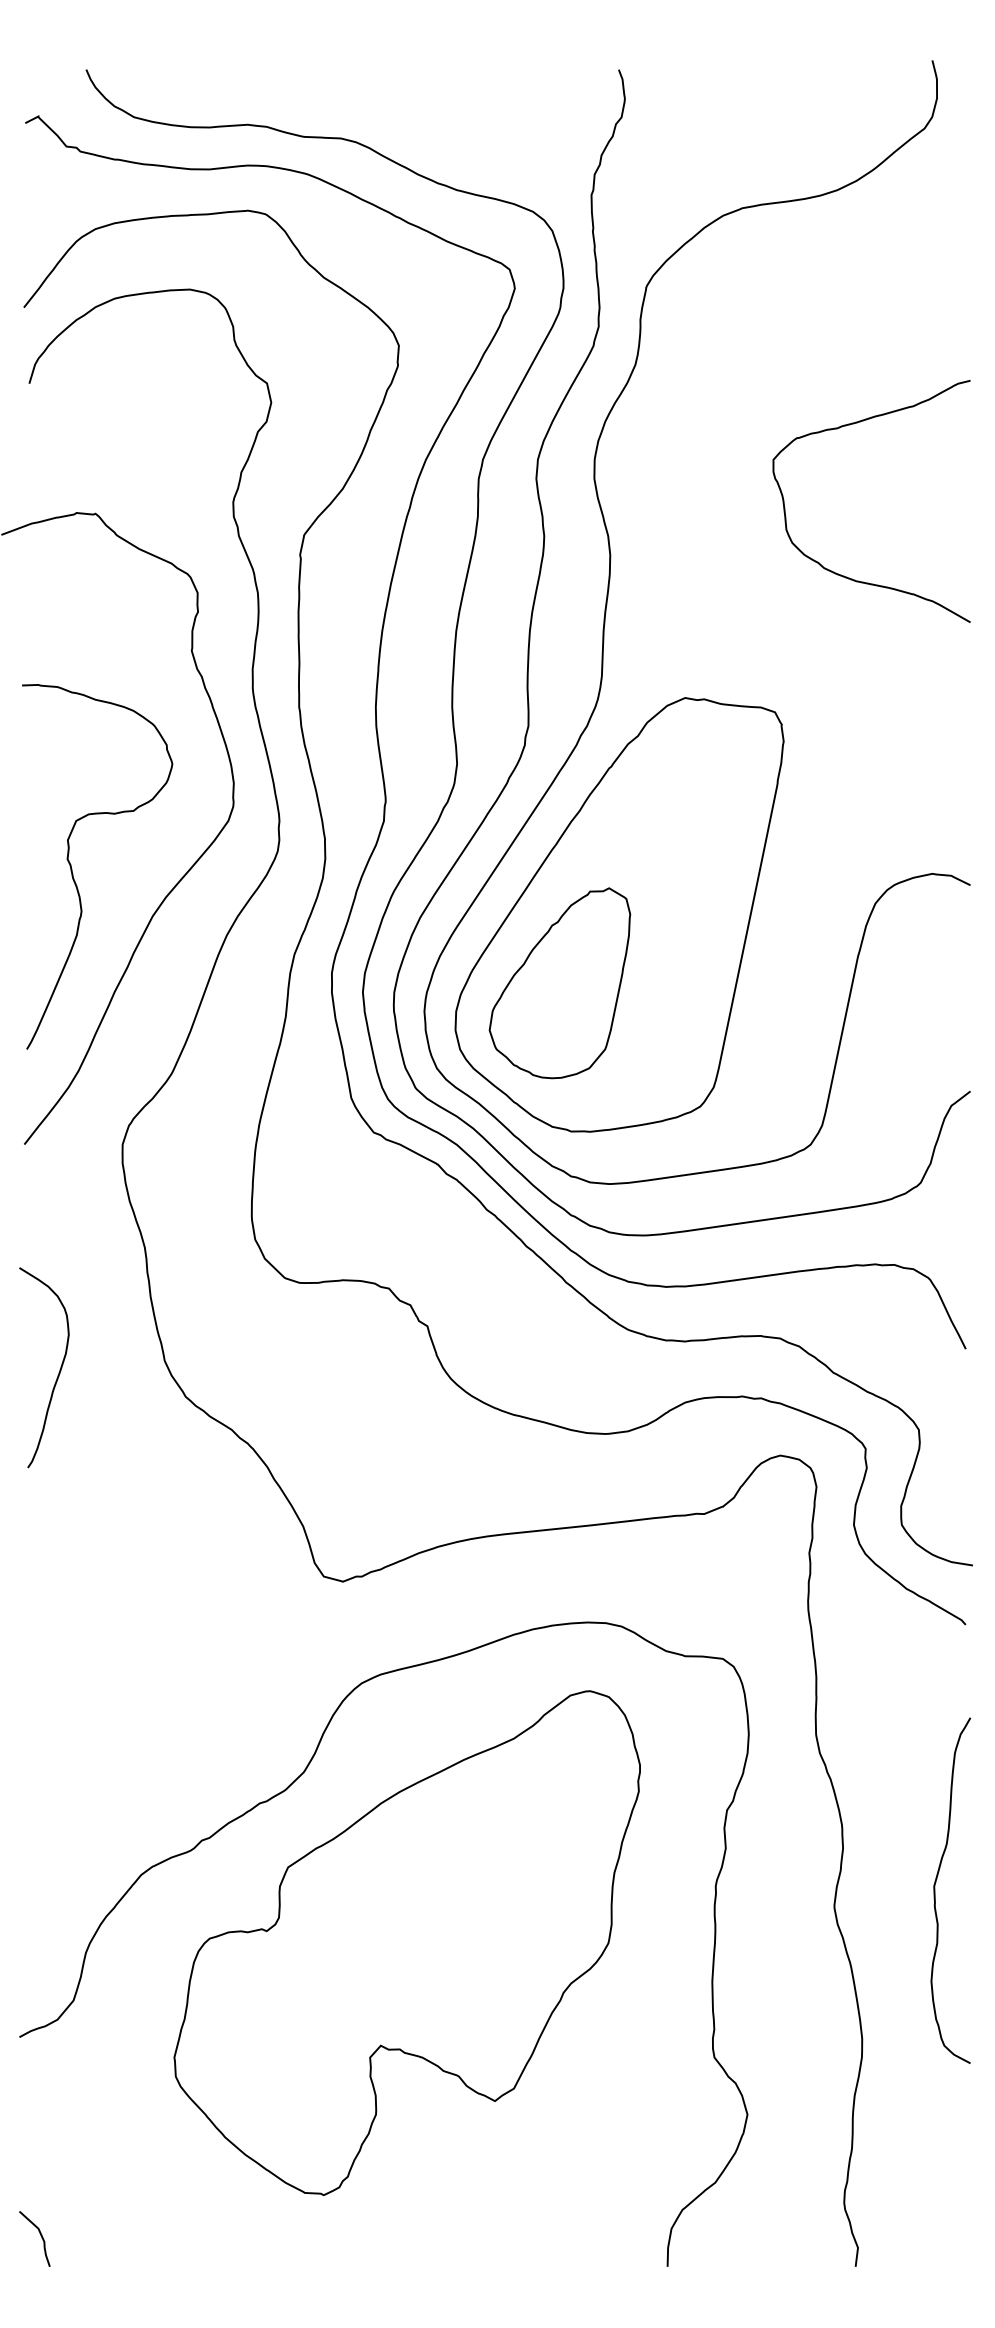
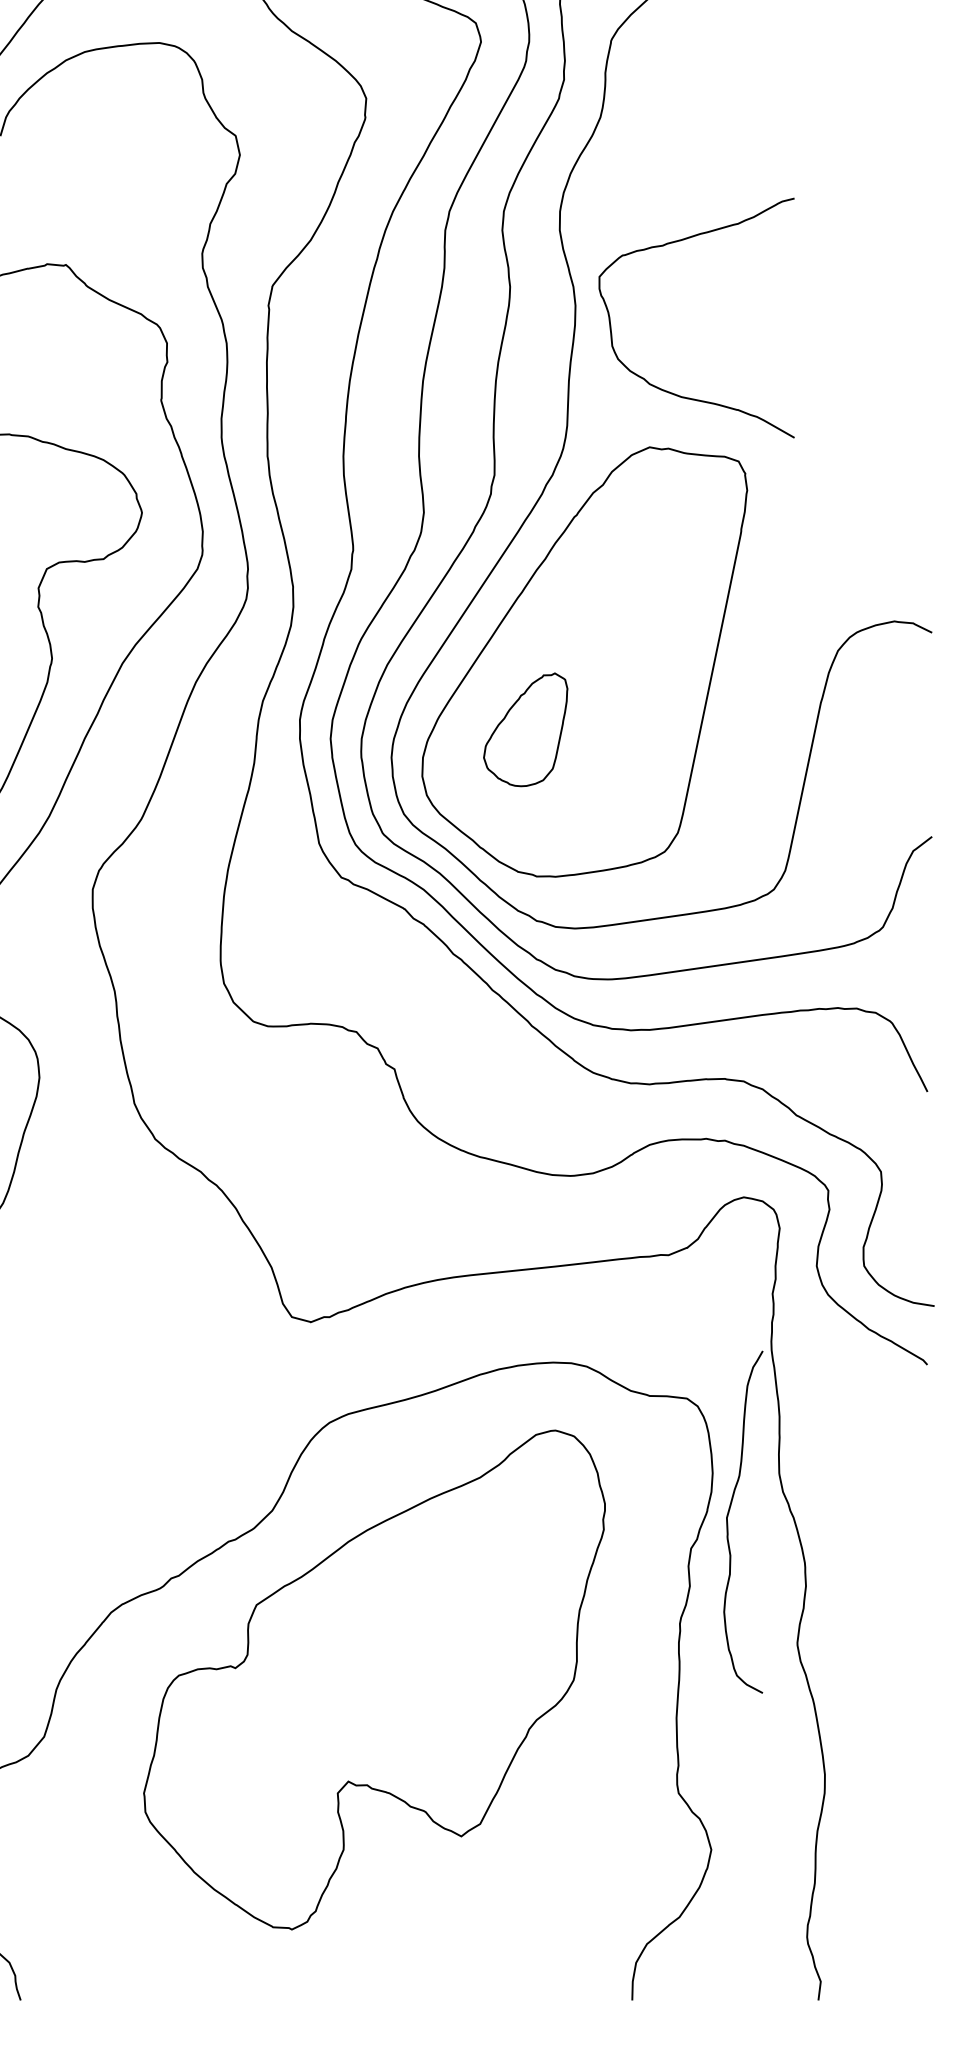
curve: (844, 575) -> (669, 391), moved
part: (559, 983) -> (525, 729), size x0.6
curve: (935, 1890) -> (728, 1521), moved

